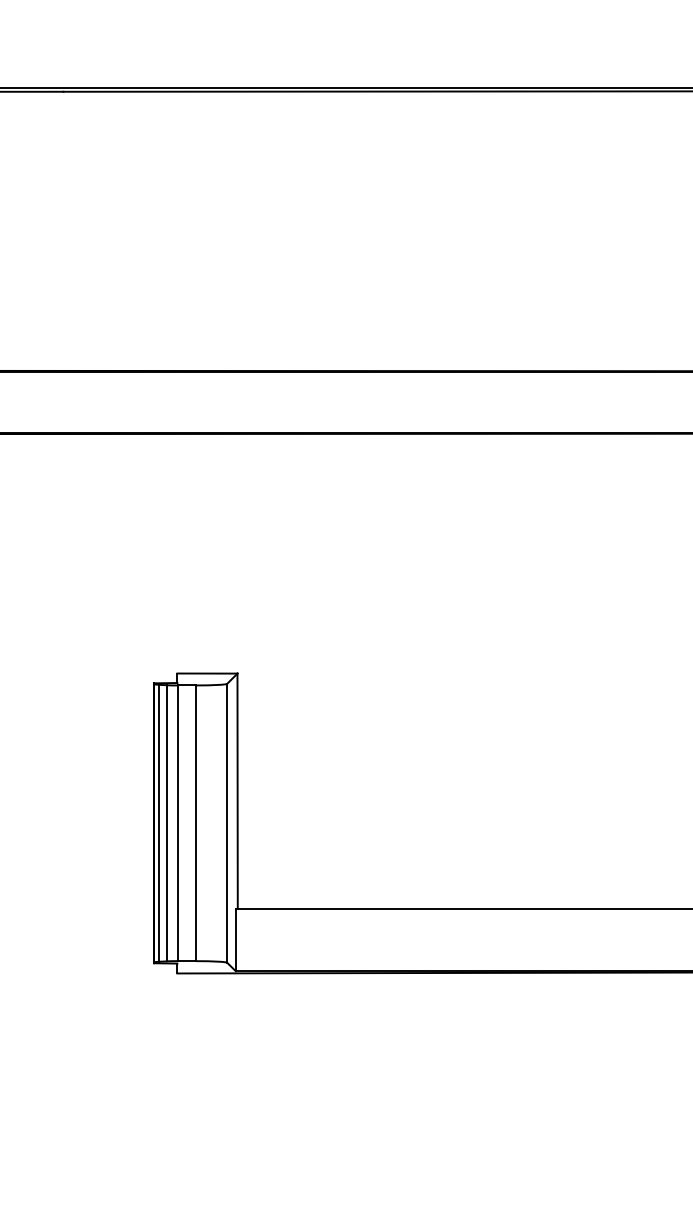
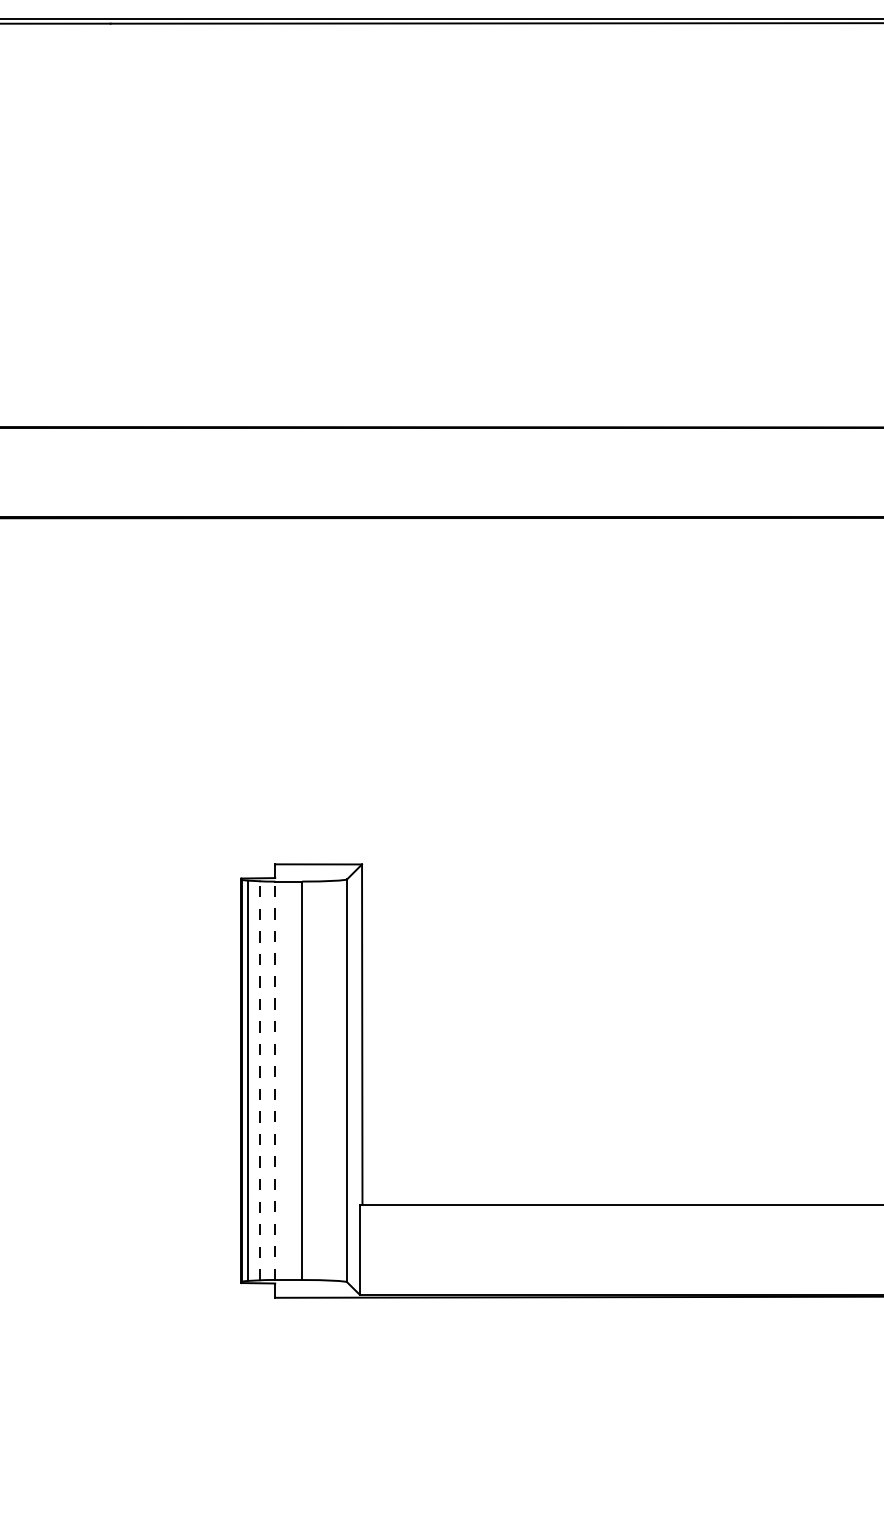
line: (166, 822) -> (259, 1079), solid -> dashed
line: (177, 823) -> (275, 1081), solid -> dashed

